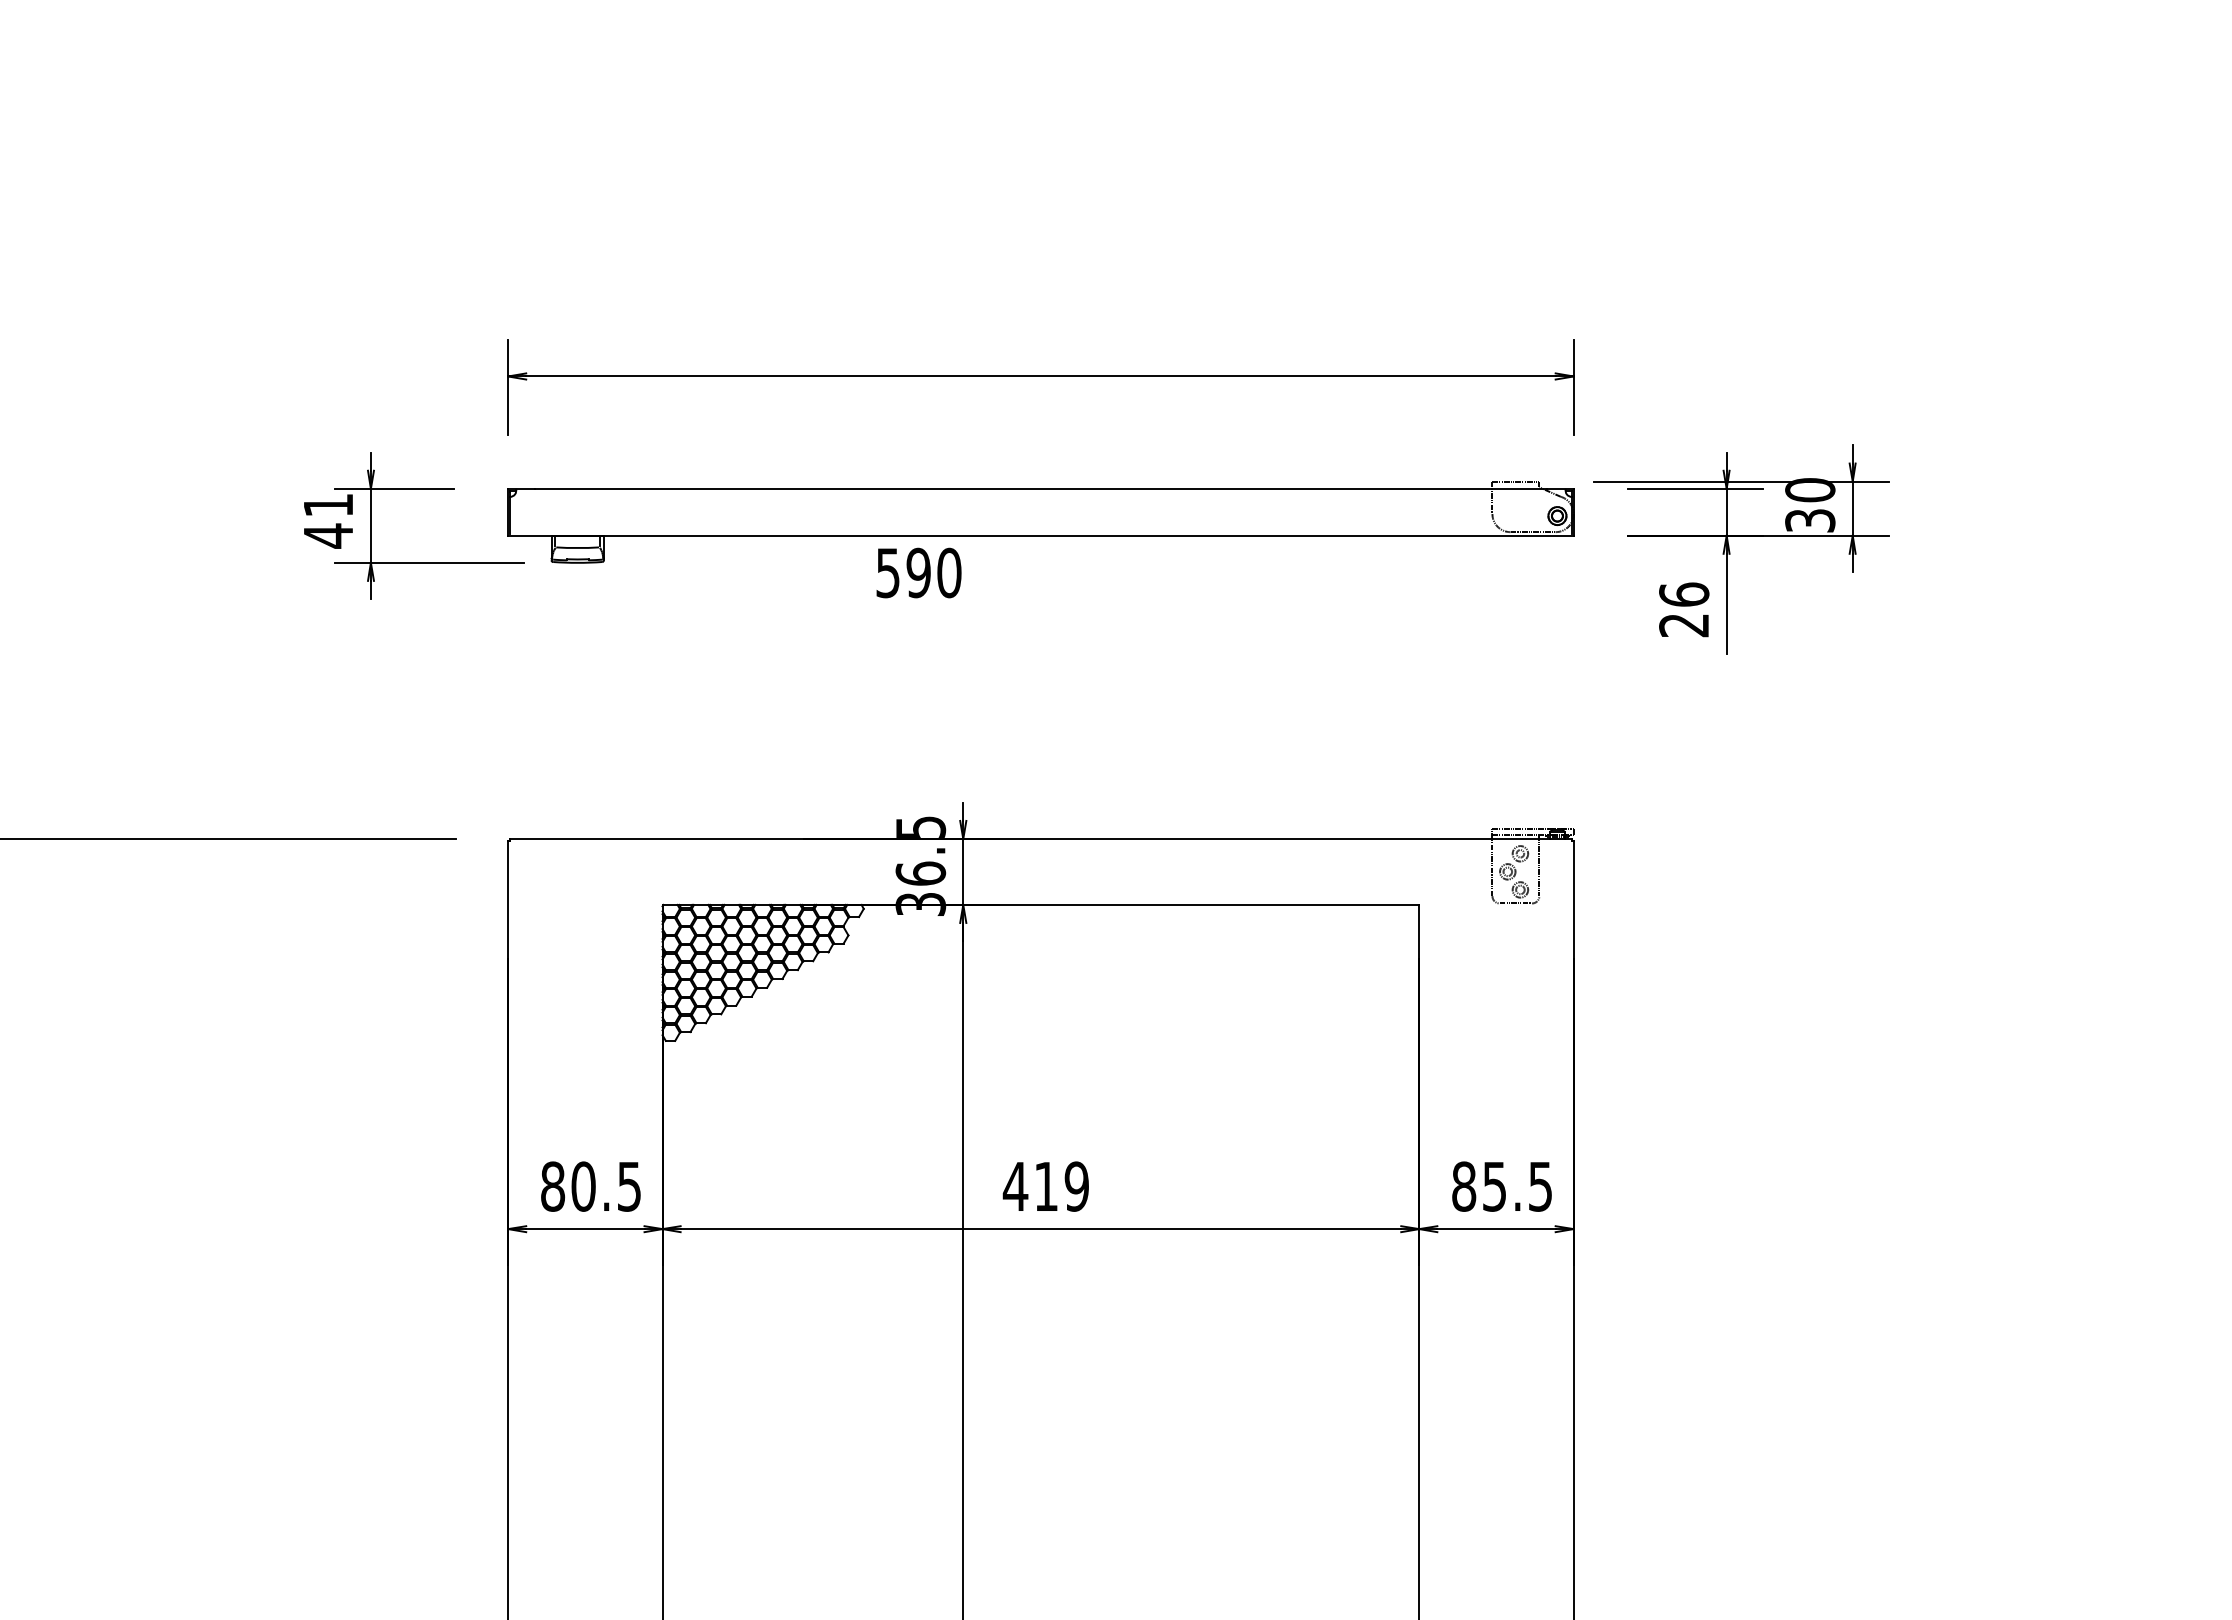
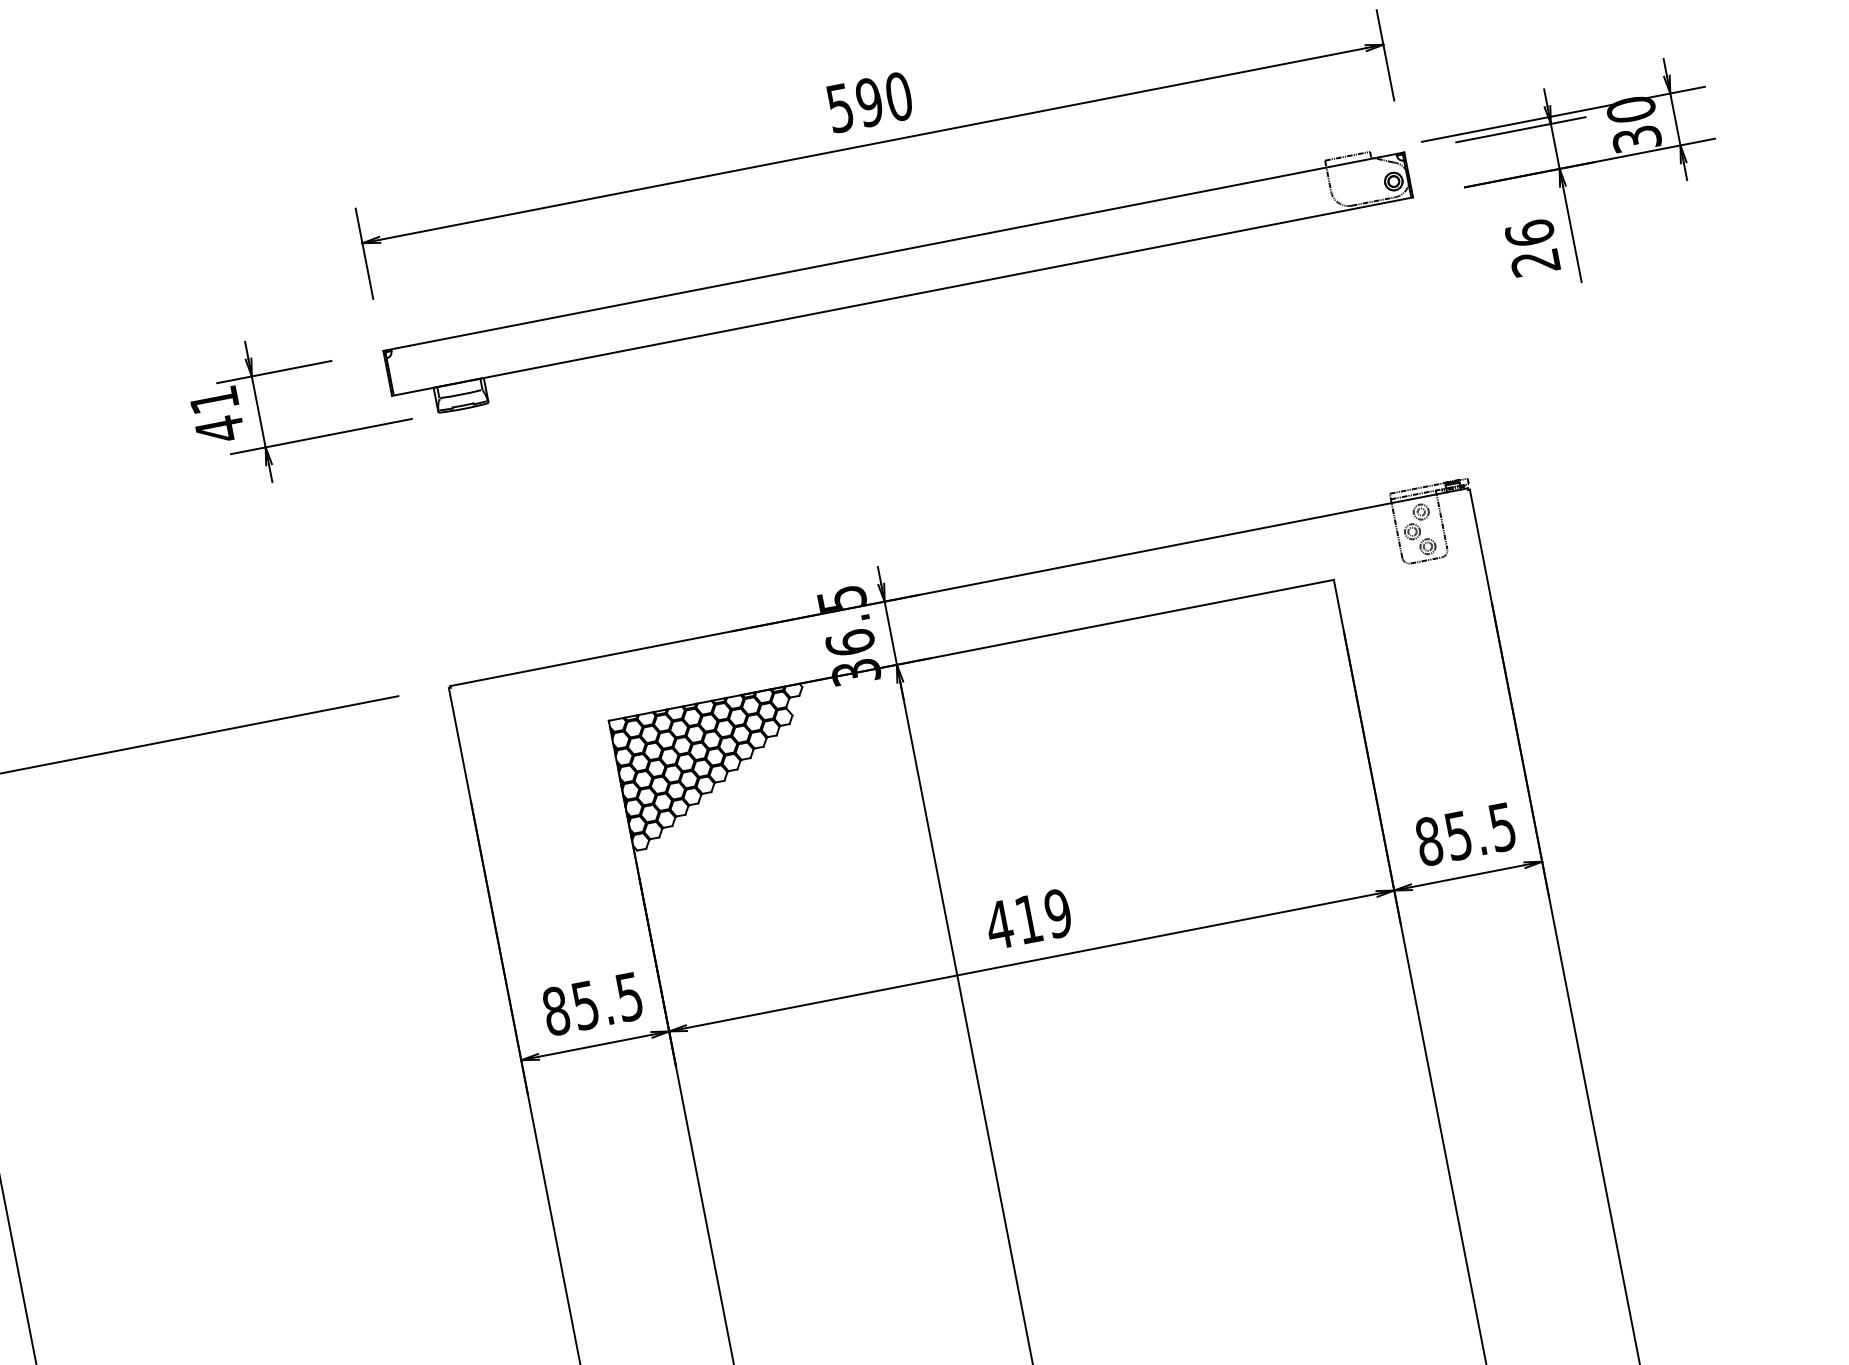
text: (918, 572) -> (869, 102), moved
text: (583, 1186) -> (585, 1005), 80.5 -> 85.5

